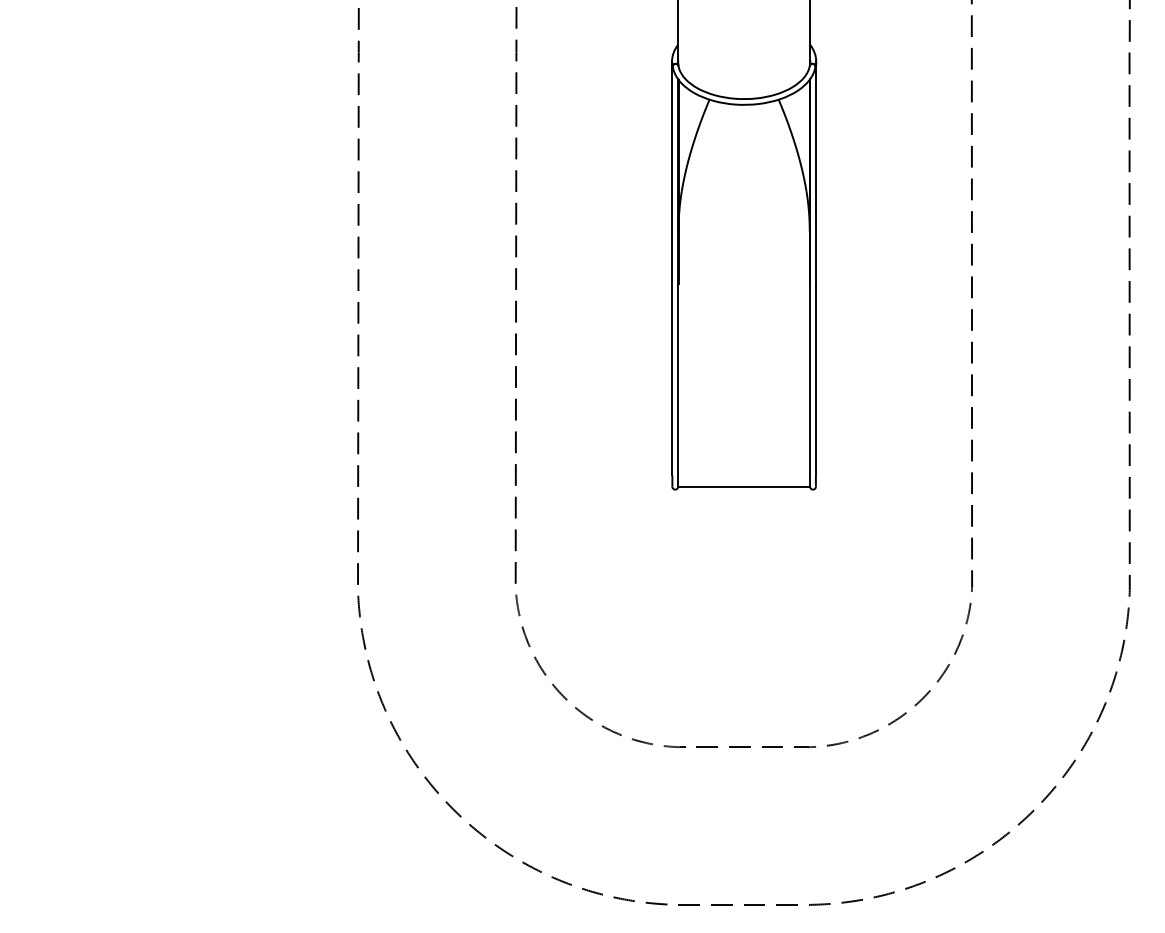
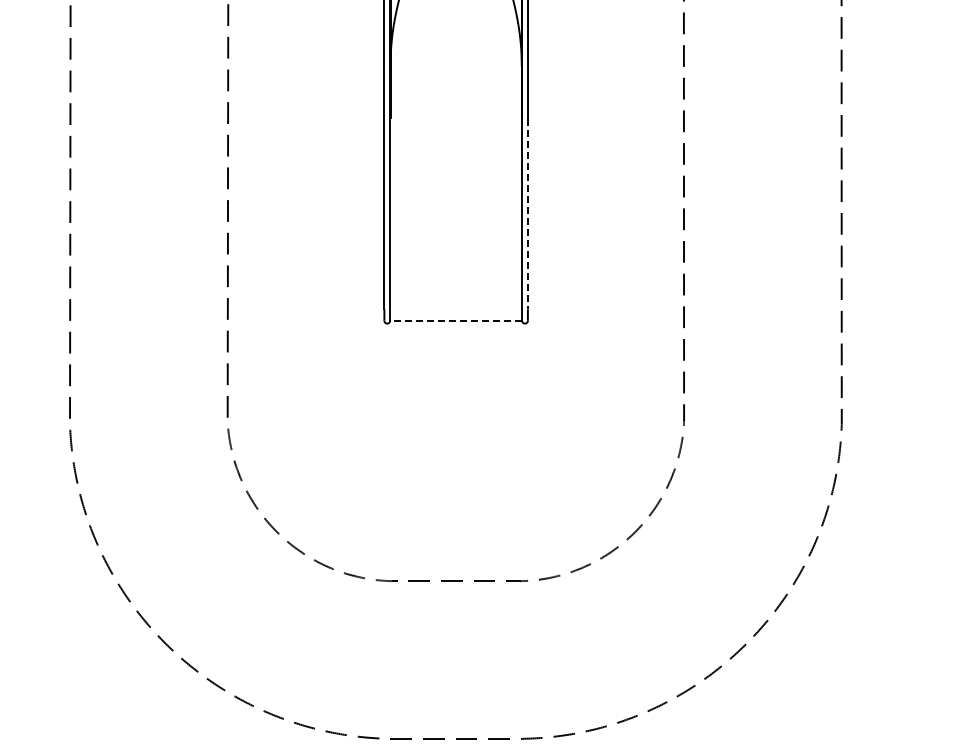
line: (815, 380) -> (527, 214), solid -> dashed
line: (744, 487) -> (456, 321), solid -> dashed

